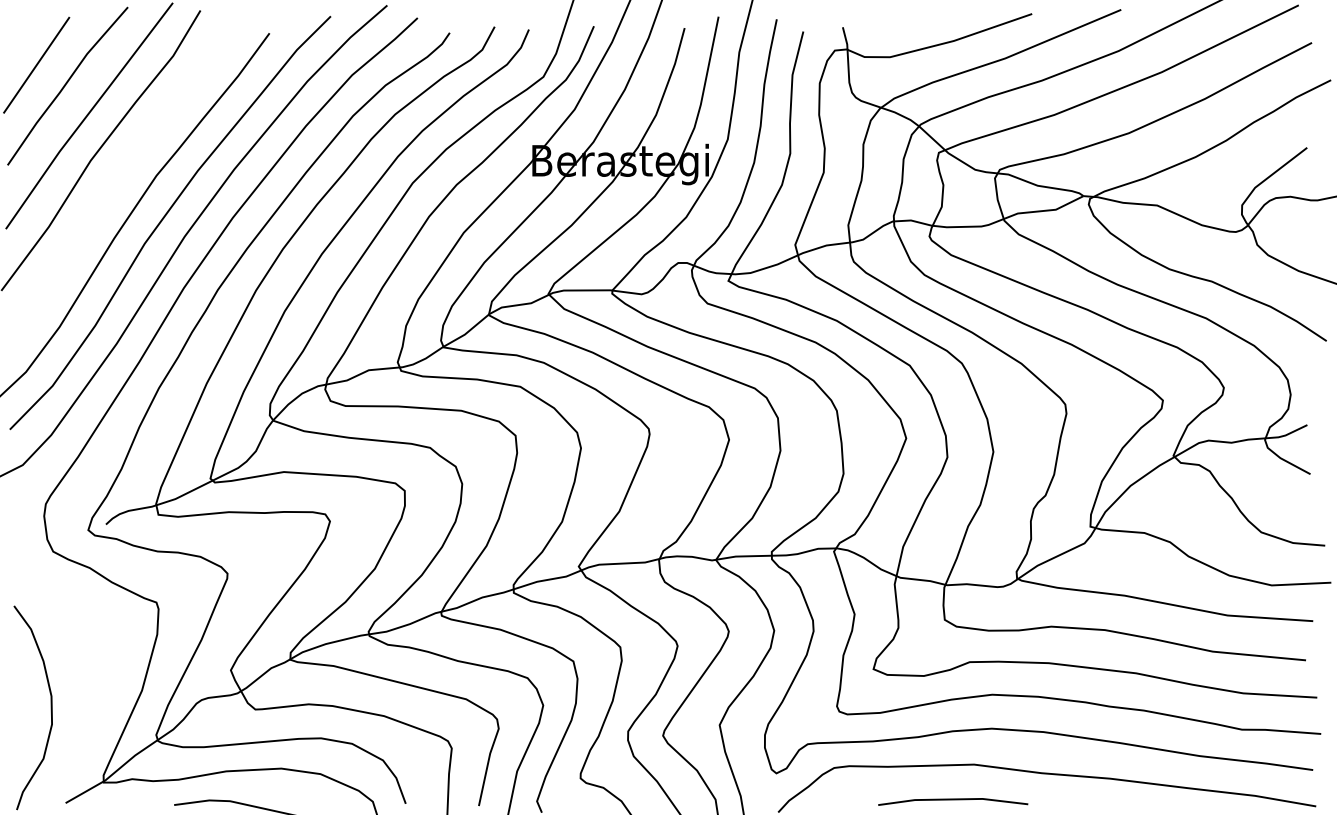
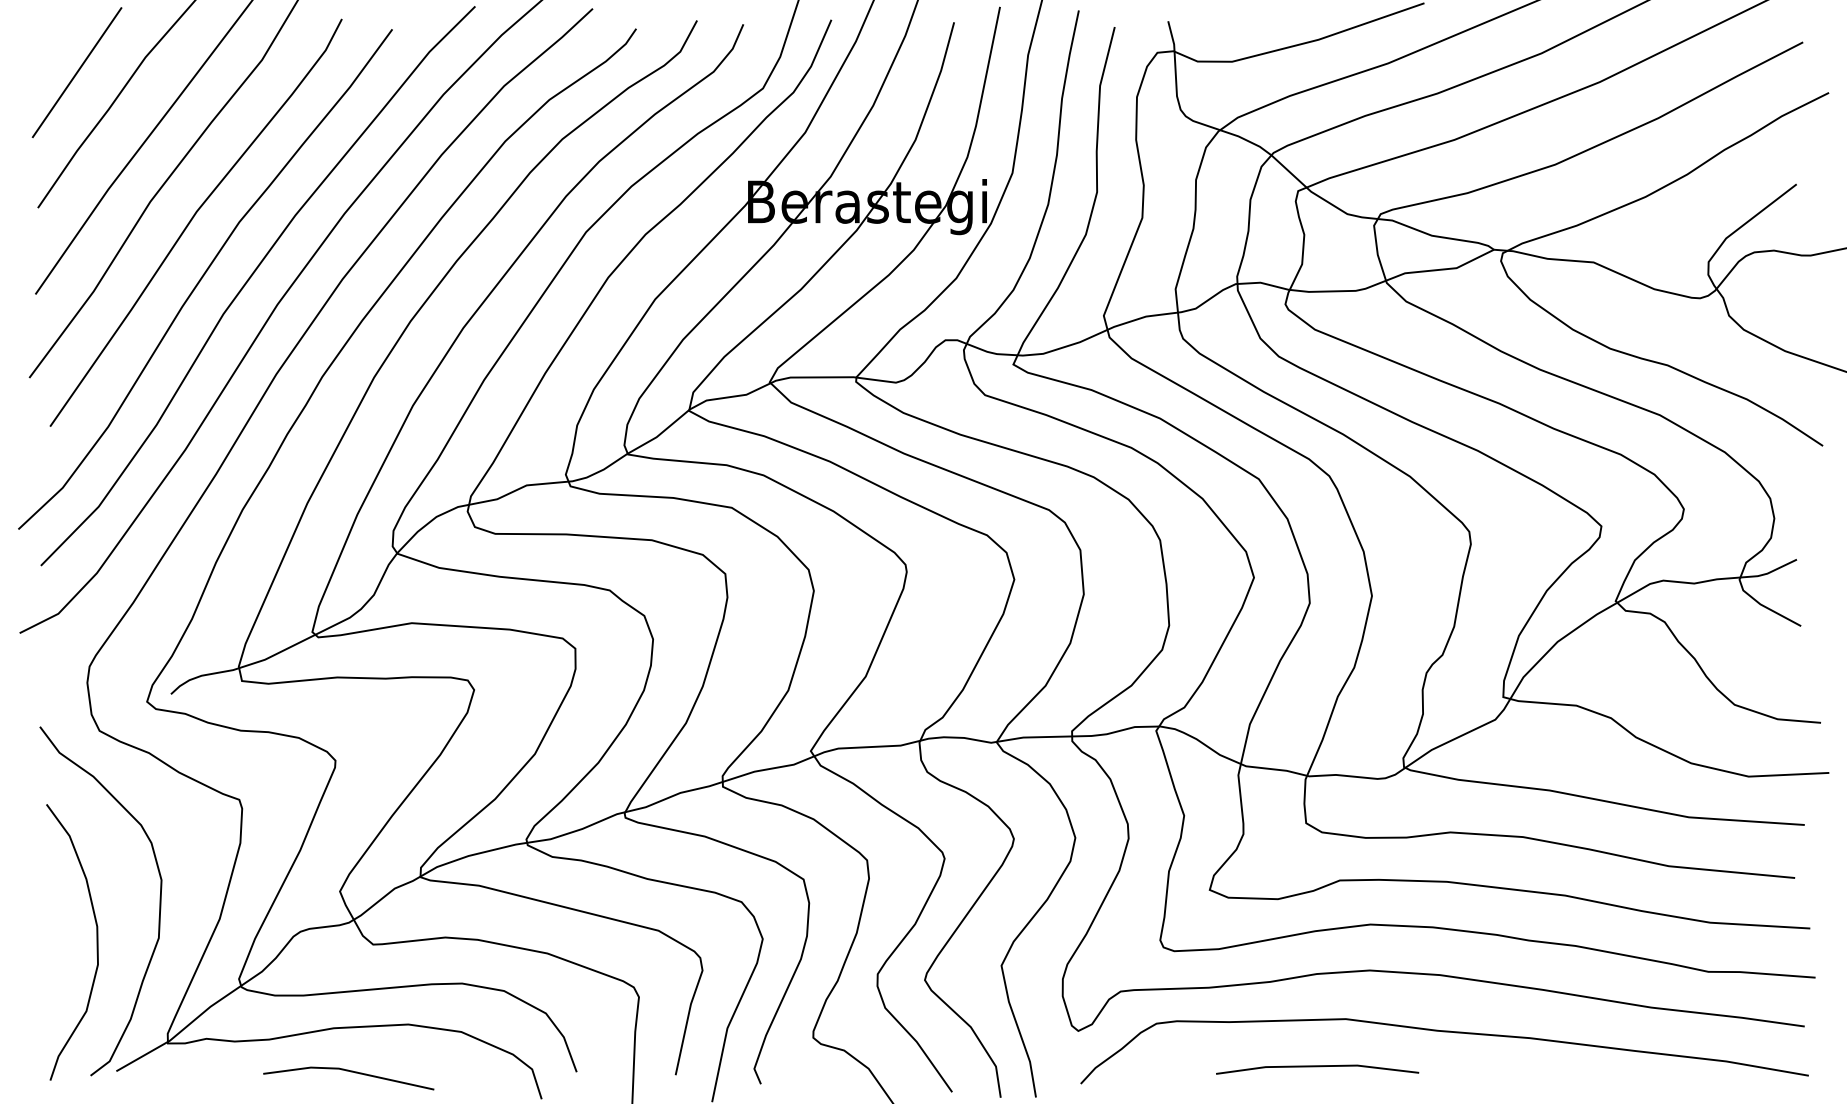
curve: (121, 175) -> (191, 221), added
curve: (97, 677) -> (159, 901), added

